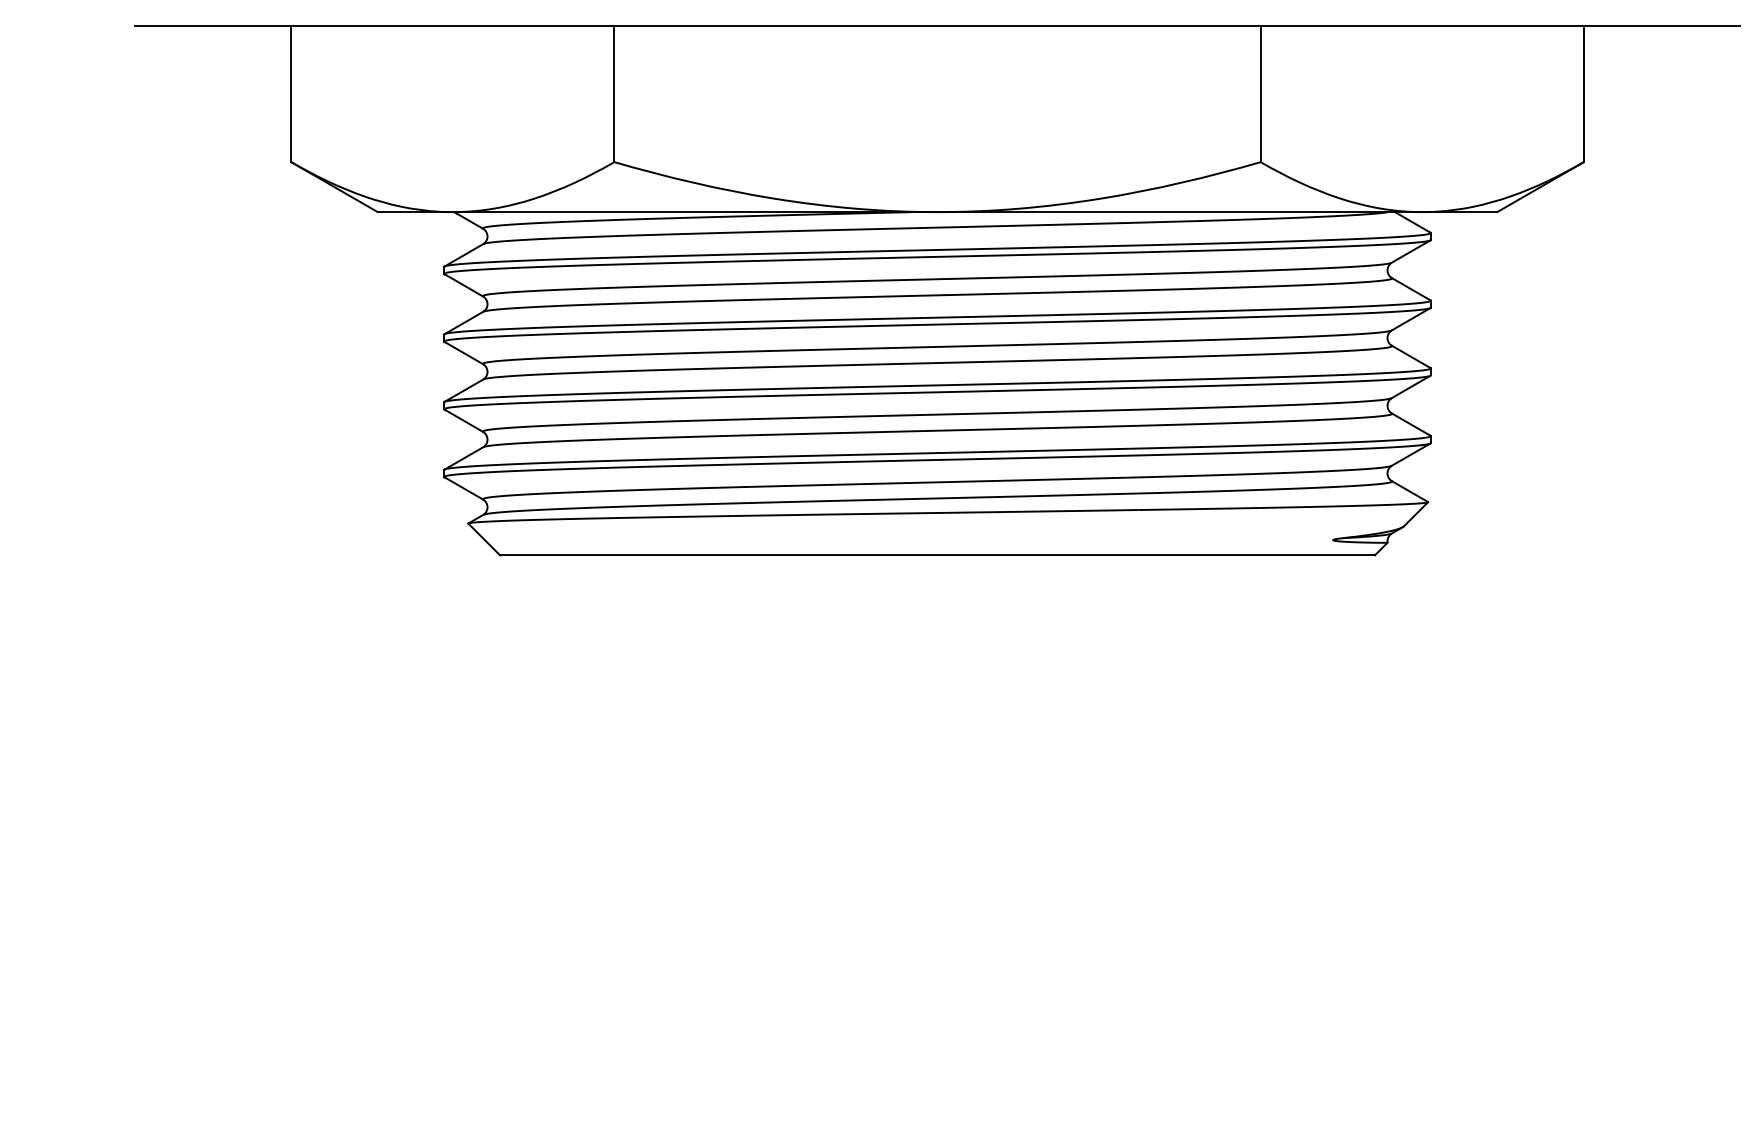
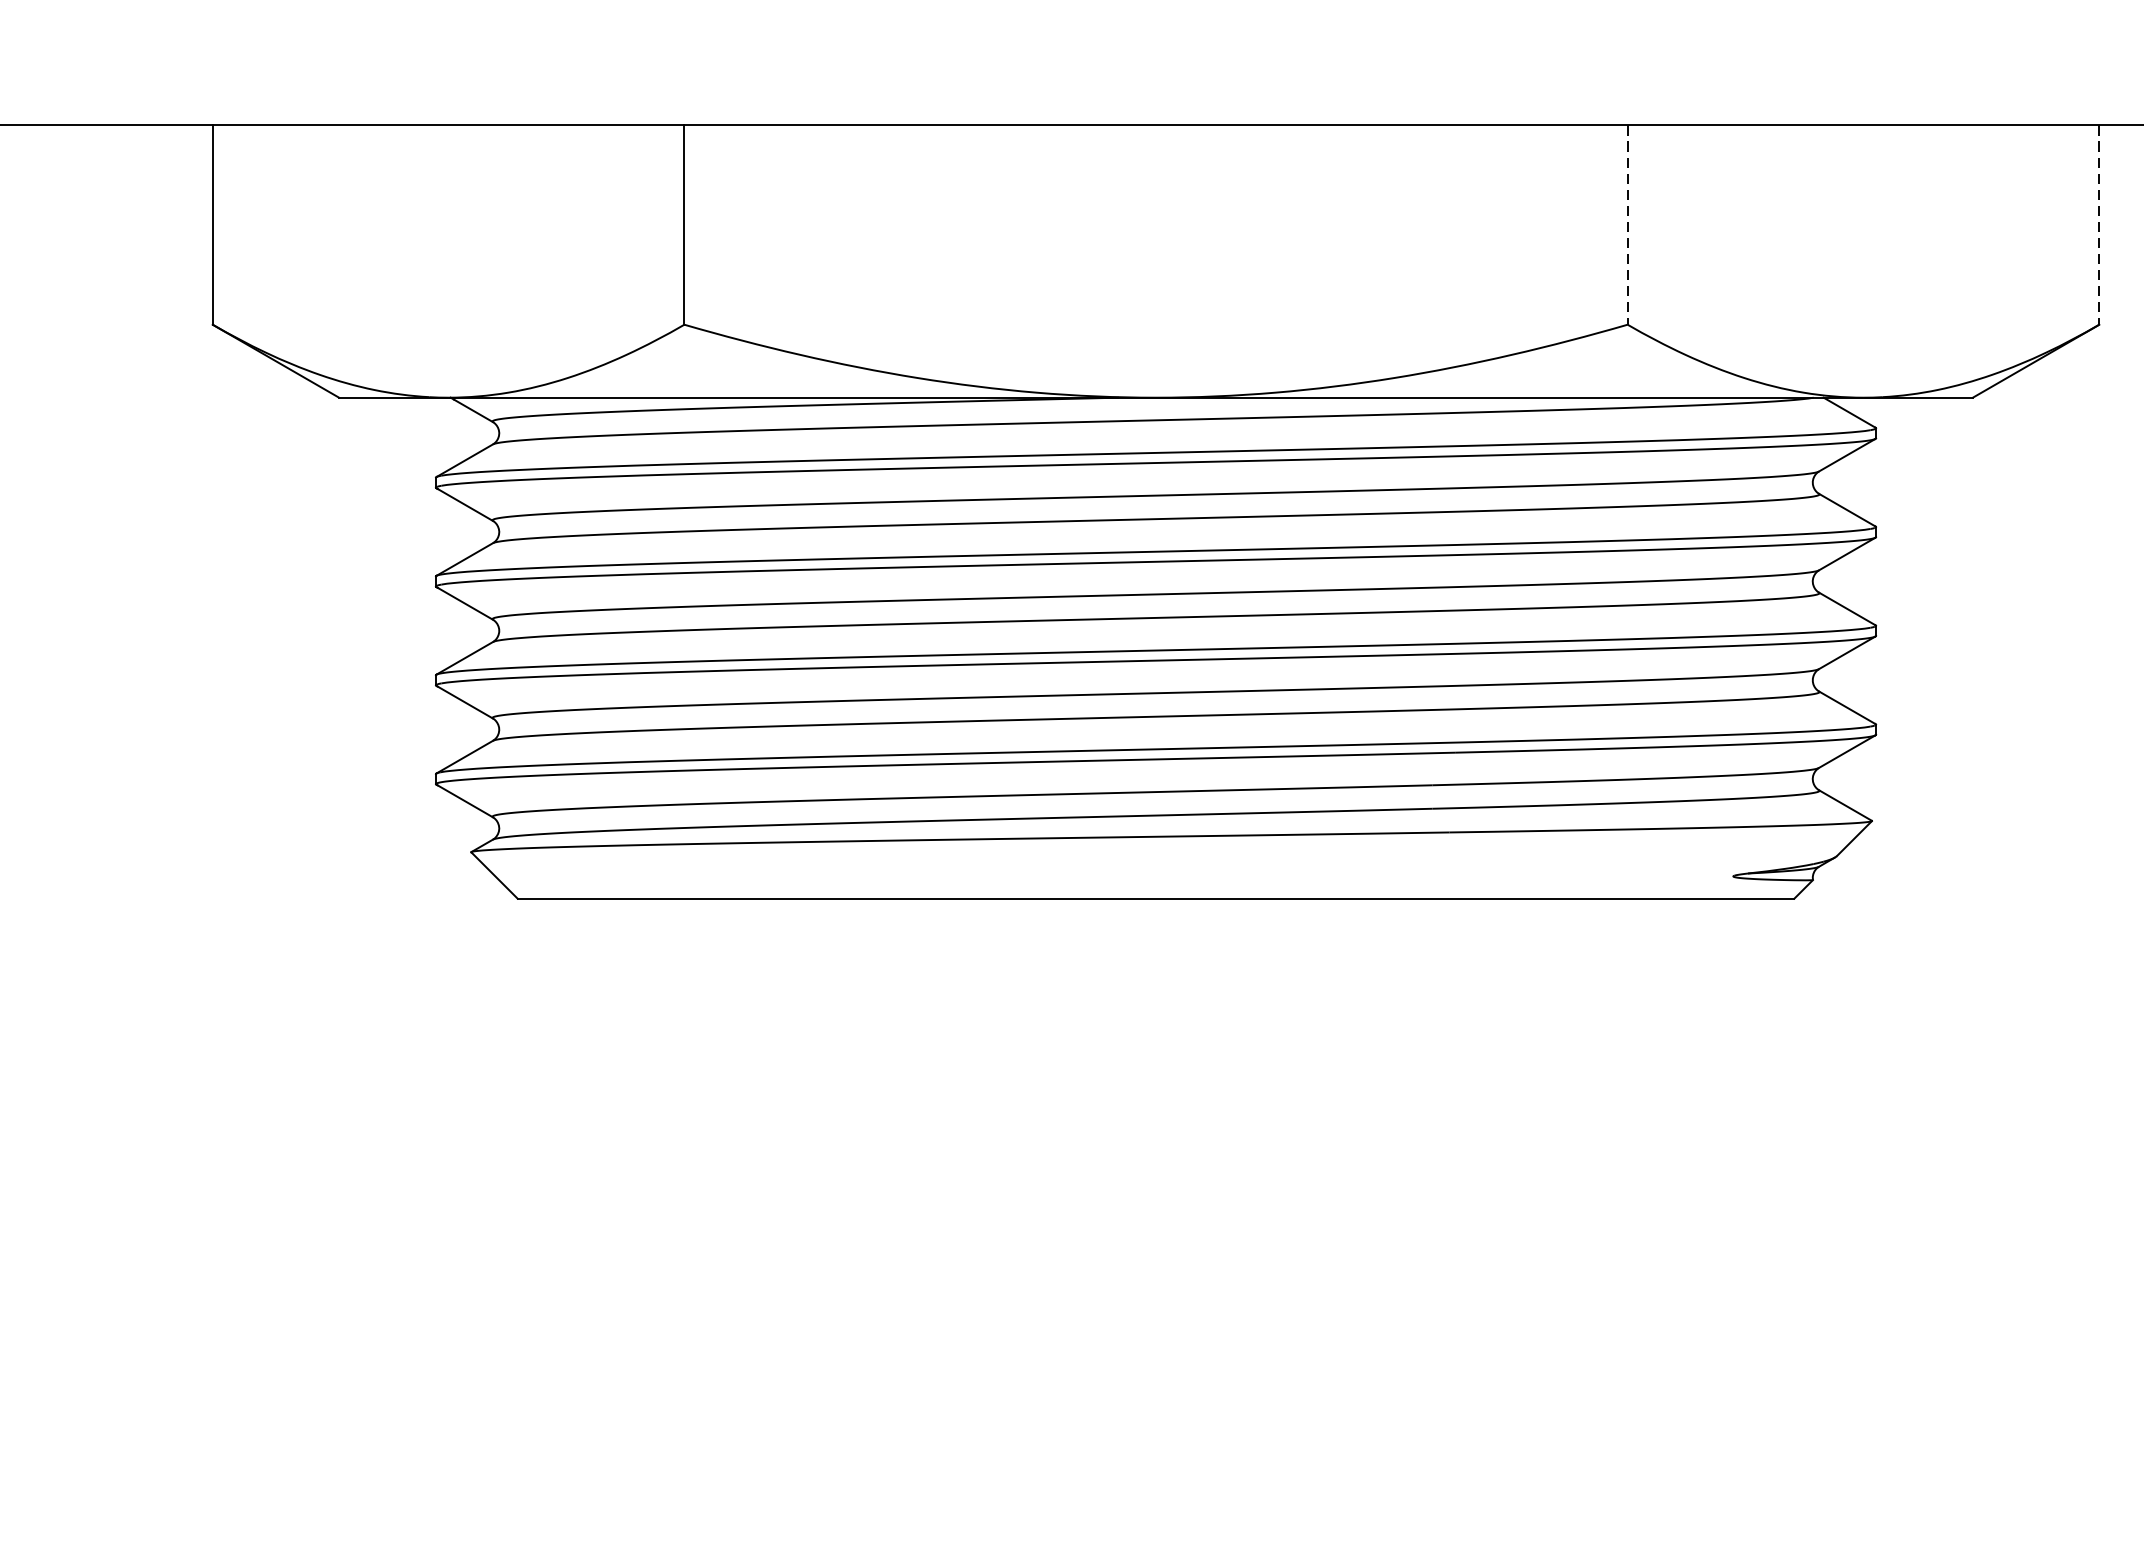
line: (1260, 94) -> (1627, 226), solid -> dashed
line: (1583, 94) -> (2098, 226), solid -> dashed

